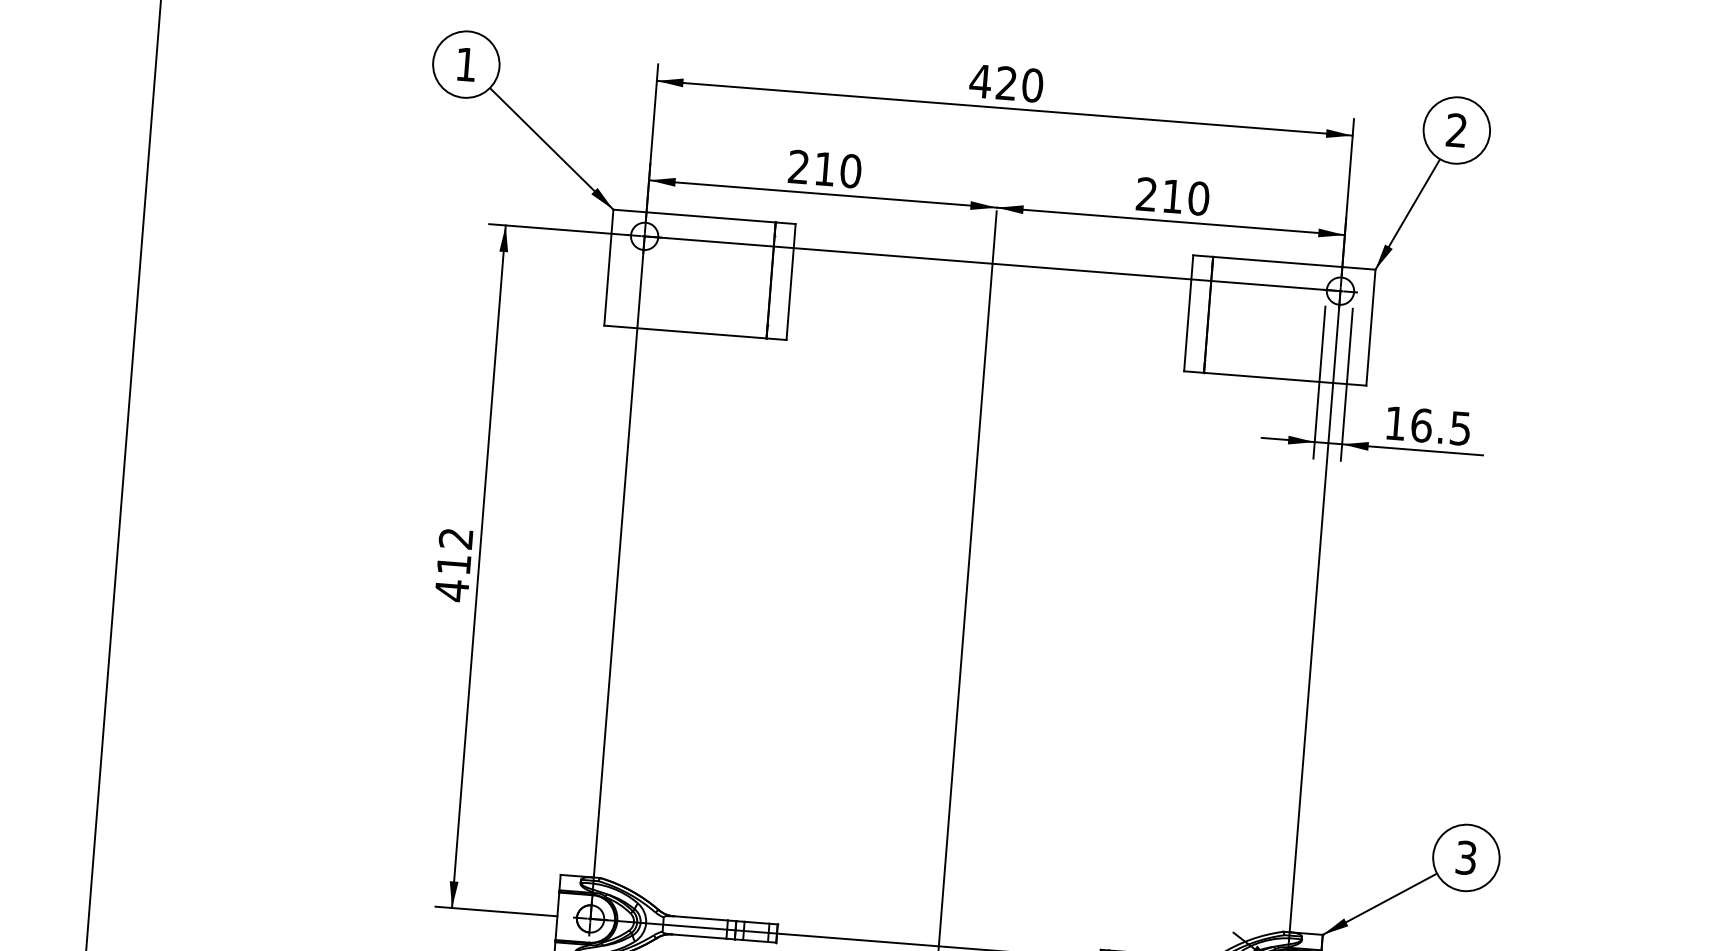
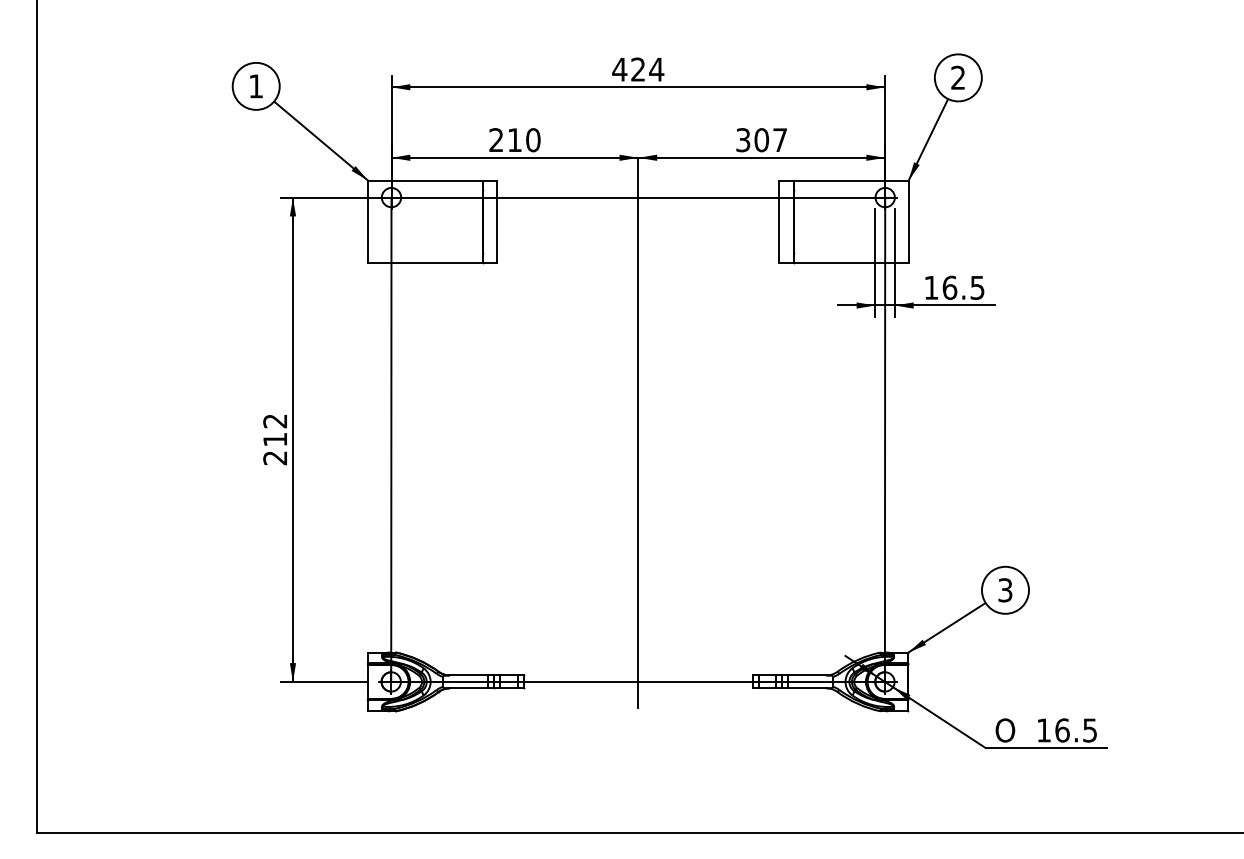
text: (1032, 85) -> (656, 69), 420 -> 424
text: (1172, 196) -> (761, 140), 210 -> 307
text: (450, 589) -> (274, 457), 412 -> 212

